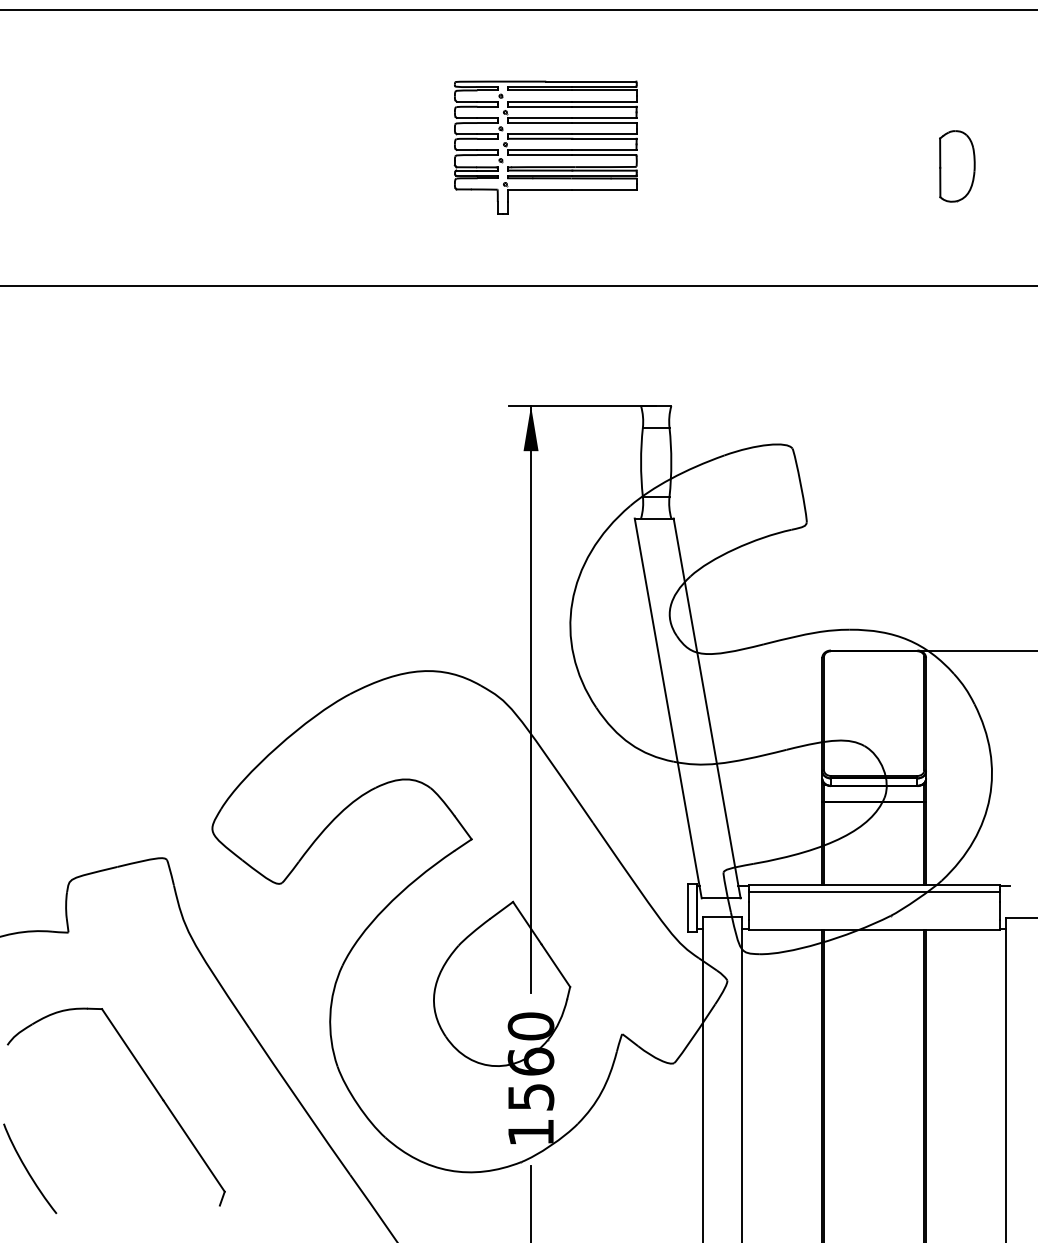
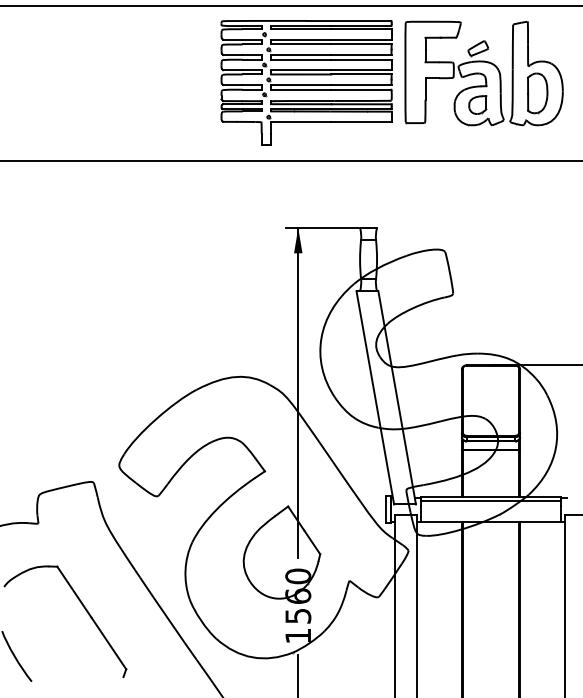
part: (860, 130) -> (483, 73), added
part: (545, 147) -> (306, 82), size x1.67

